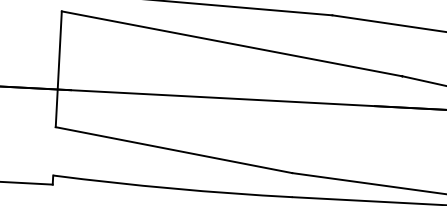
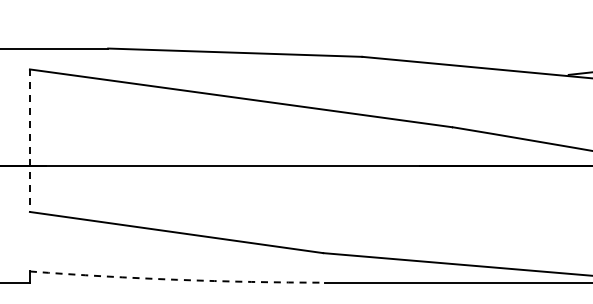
line: (58, 69) -> (29, 141), solid -> dashed
arc: (172, 188) -> (177, 279), solid -> dashed

